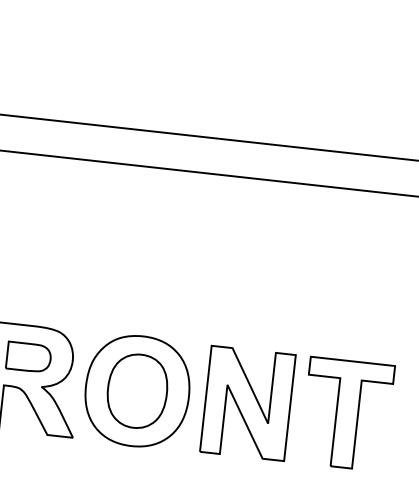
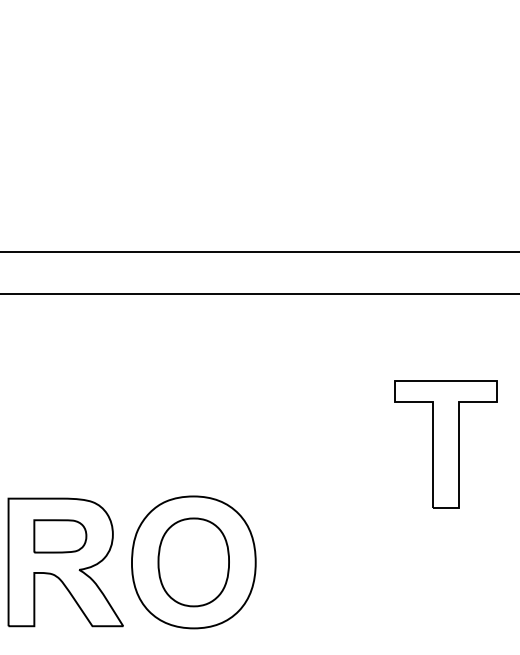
part: (247, 403) -> (326, 562), removed
part: (346, 414) -> (445, 444), moved

